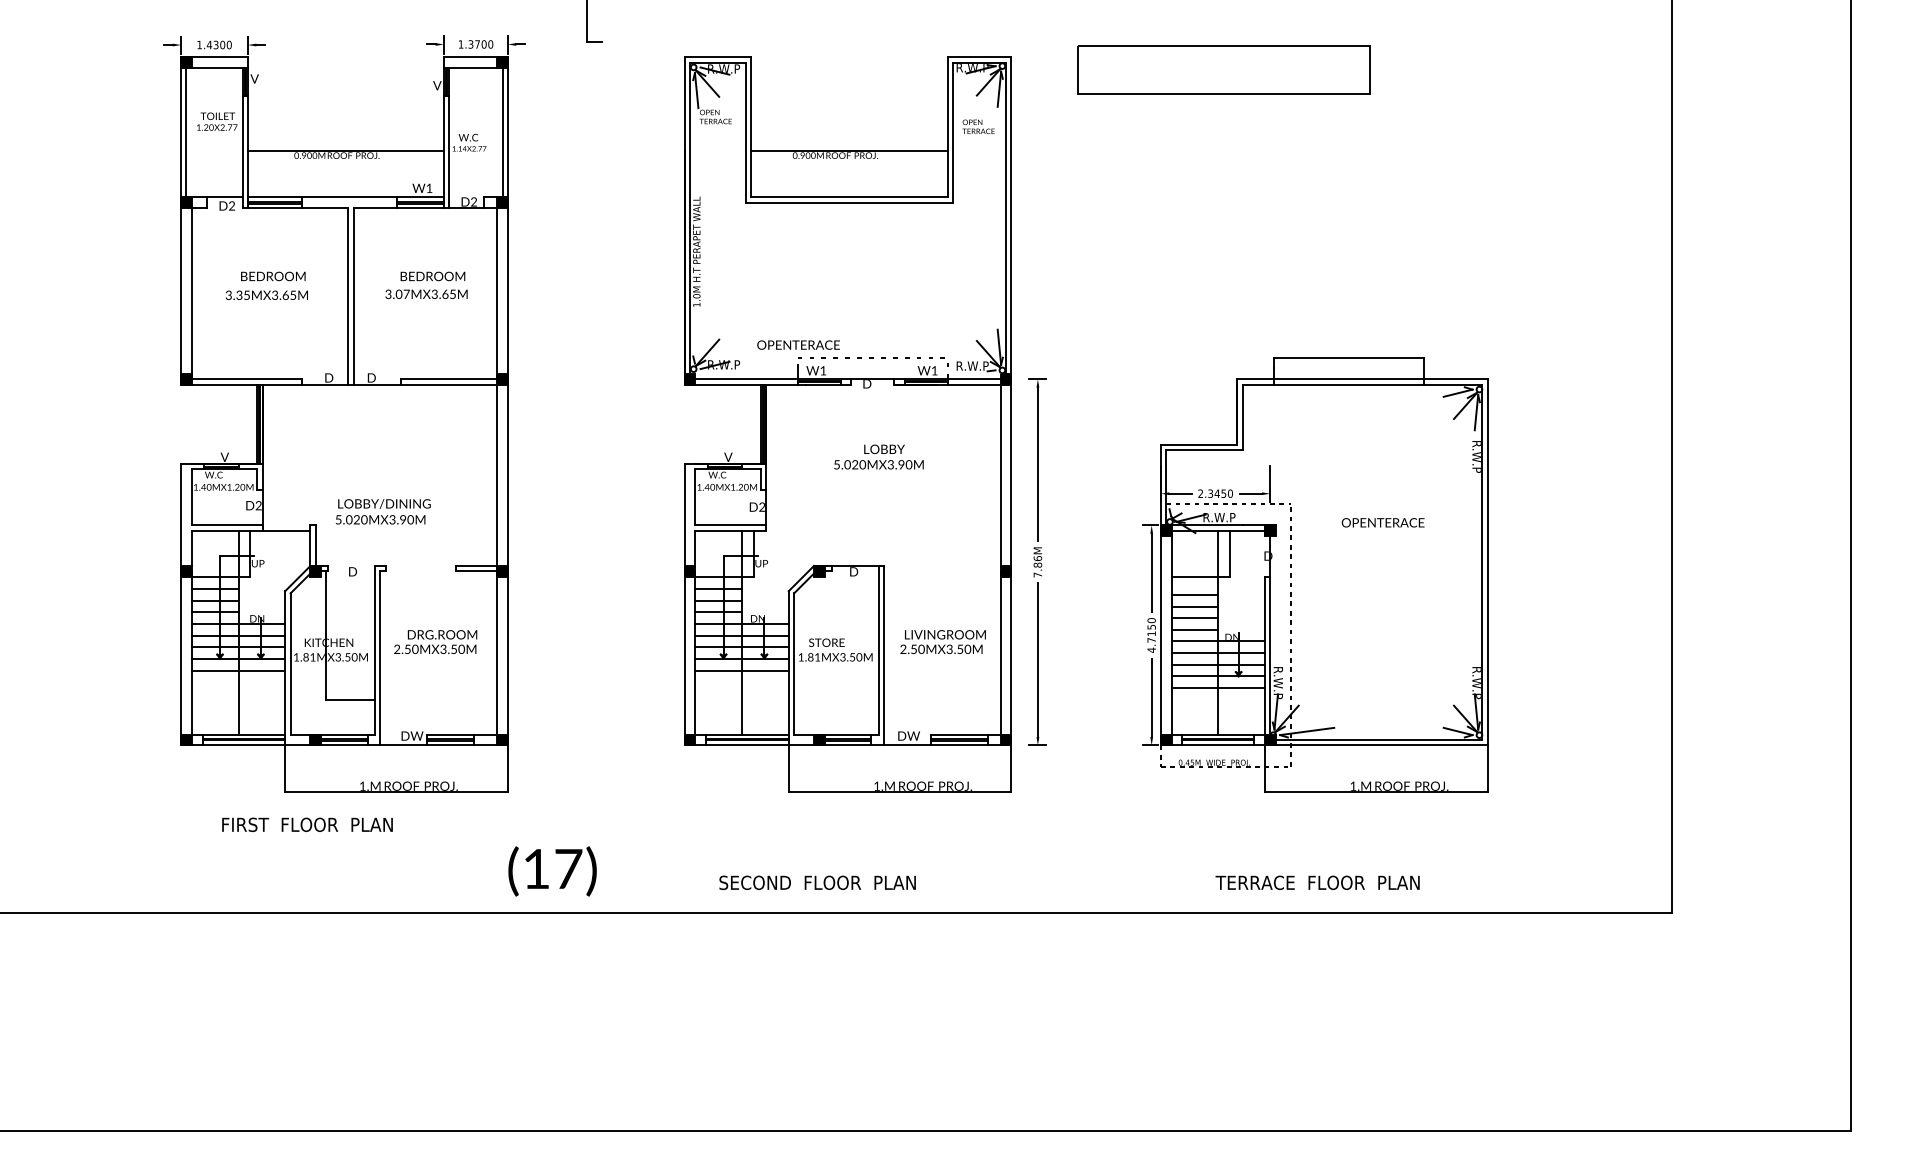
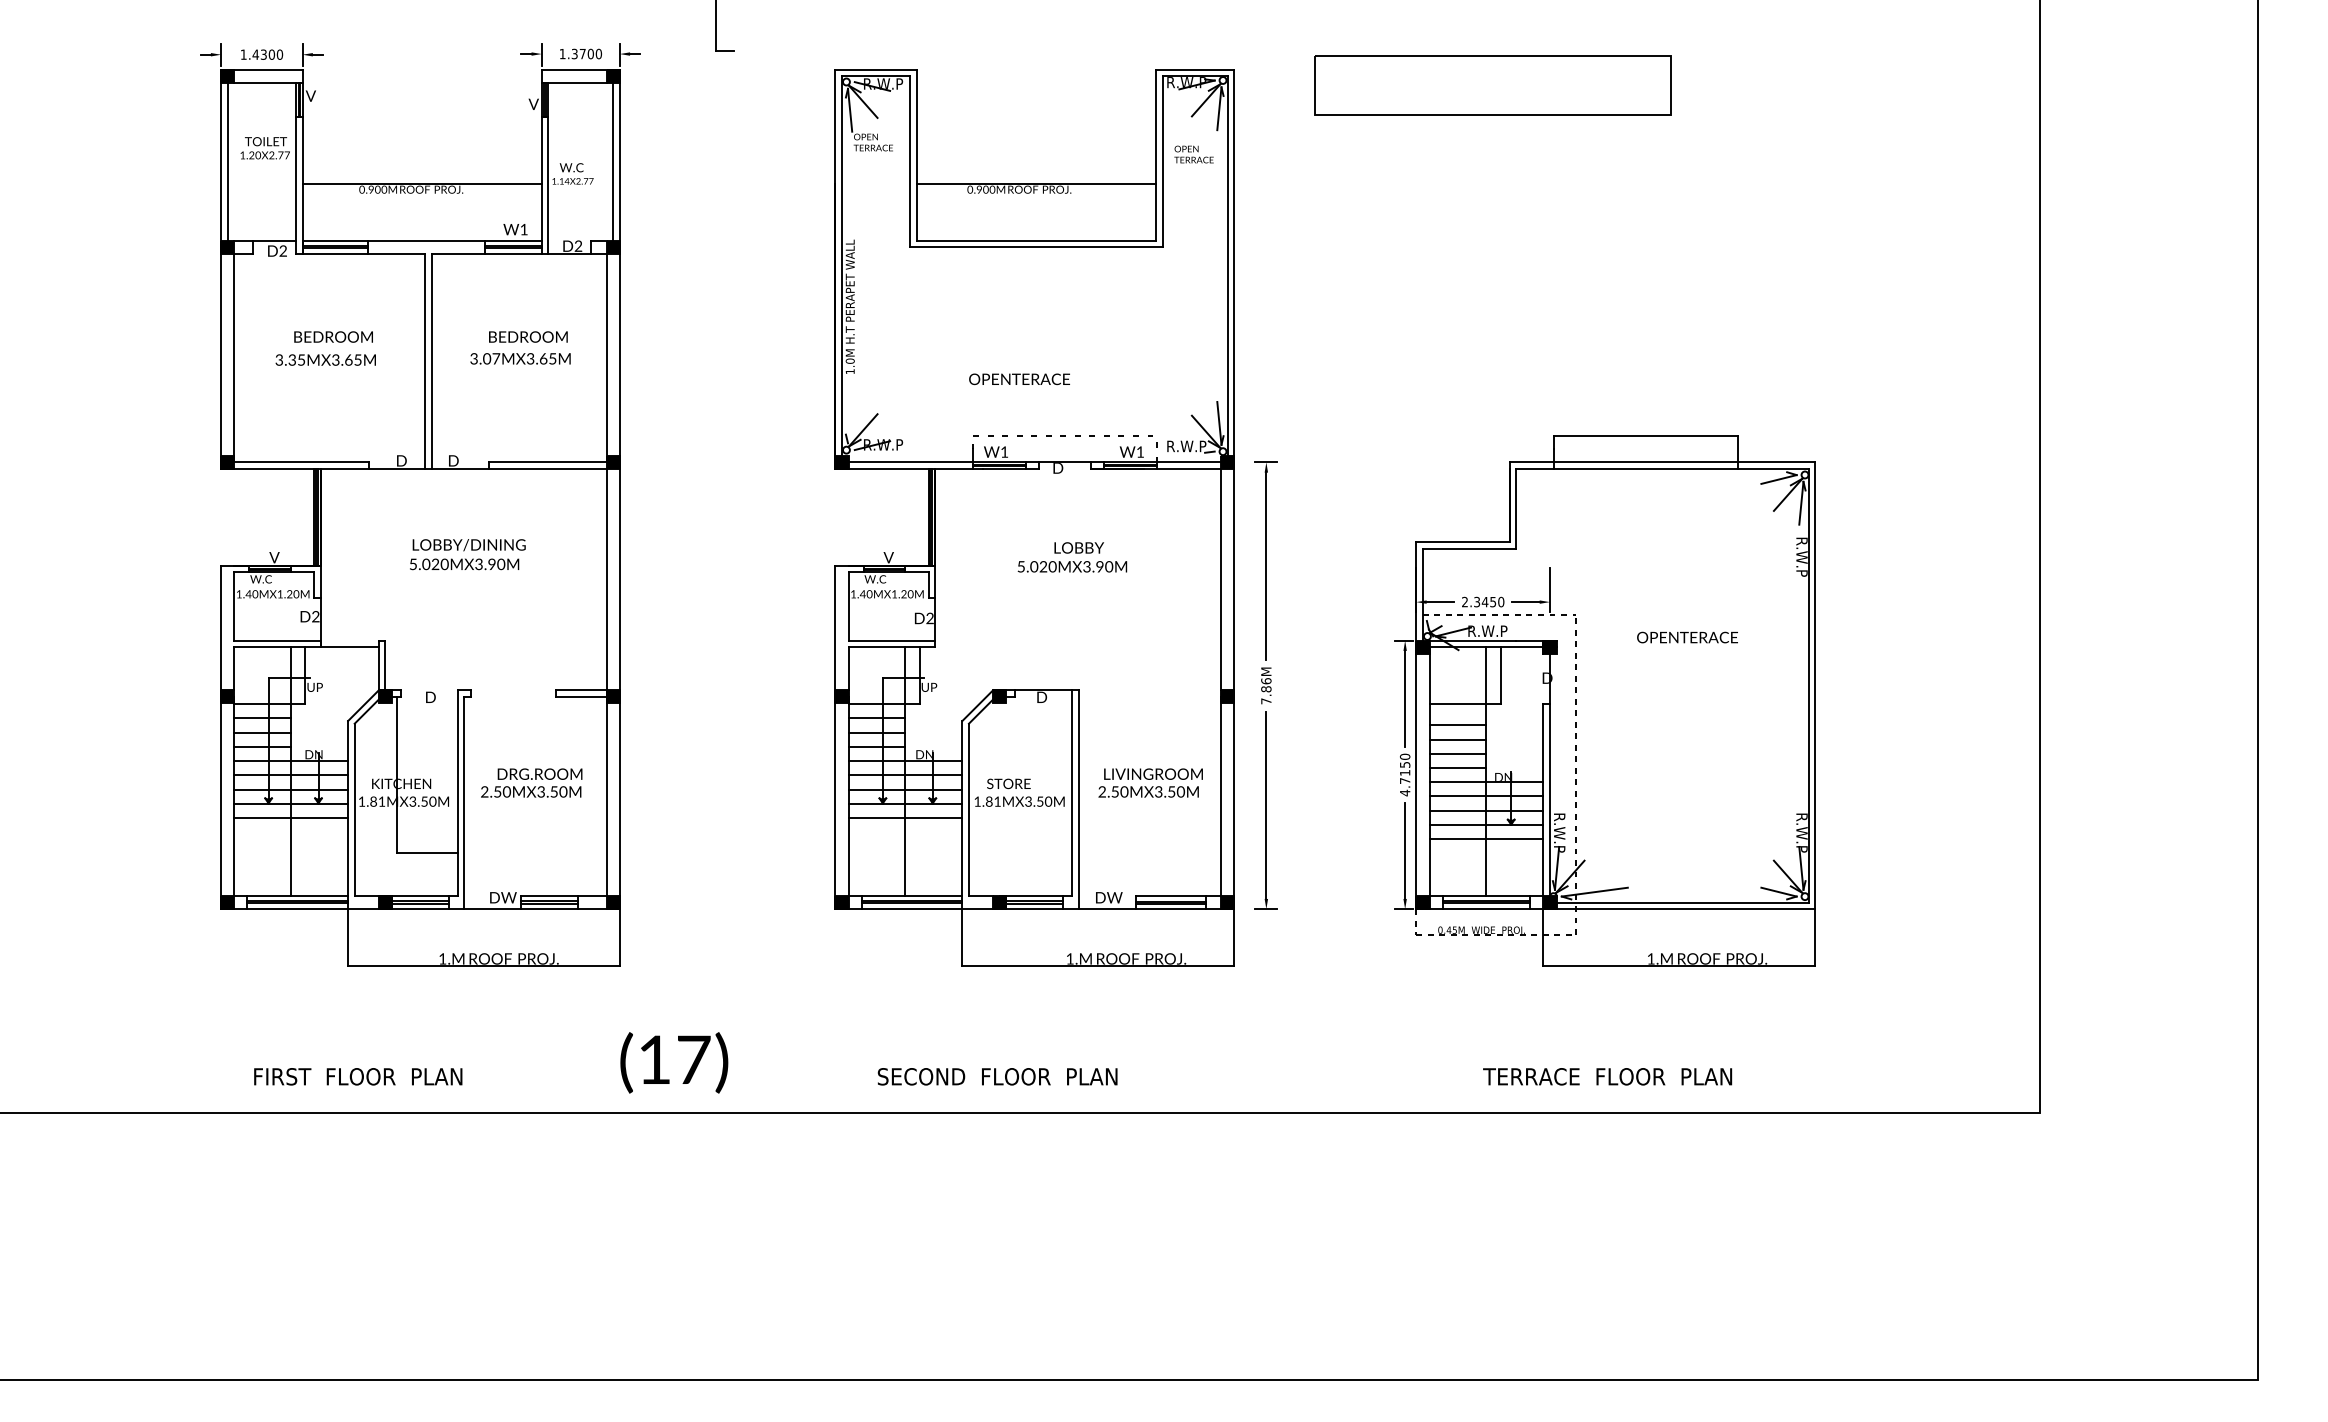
text: (798, 344) -> (1019, 378), moved
text: (382, 511) -> (466, 554), moved
text: (307, 824) -> (358, 1076), moved

